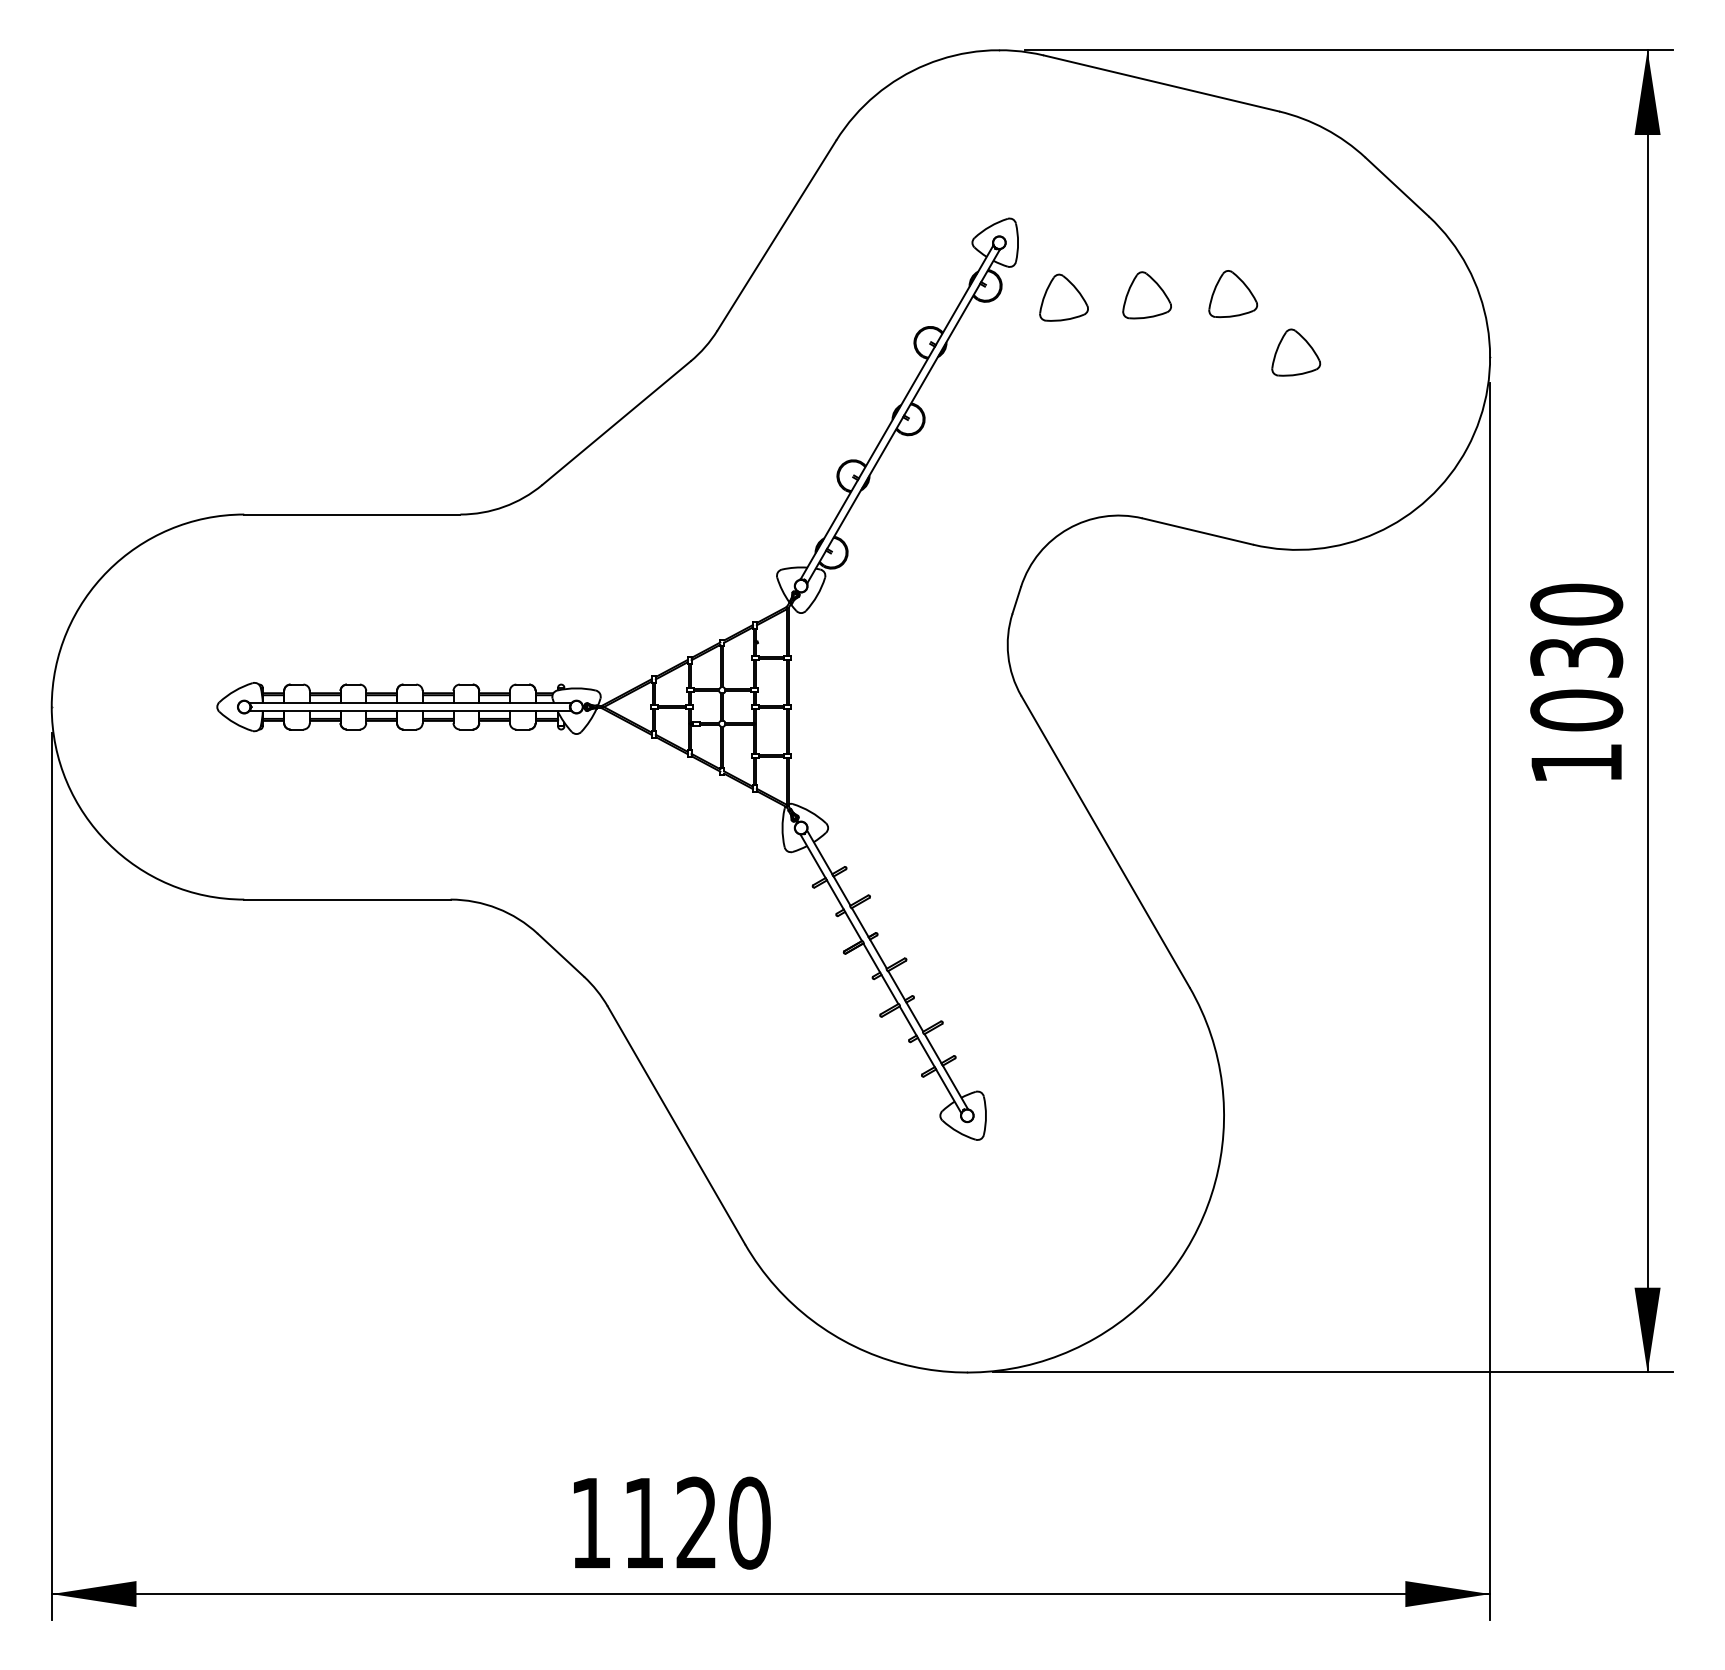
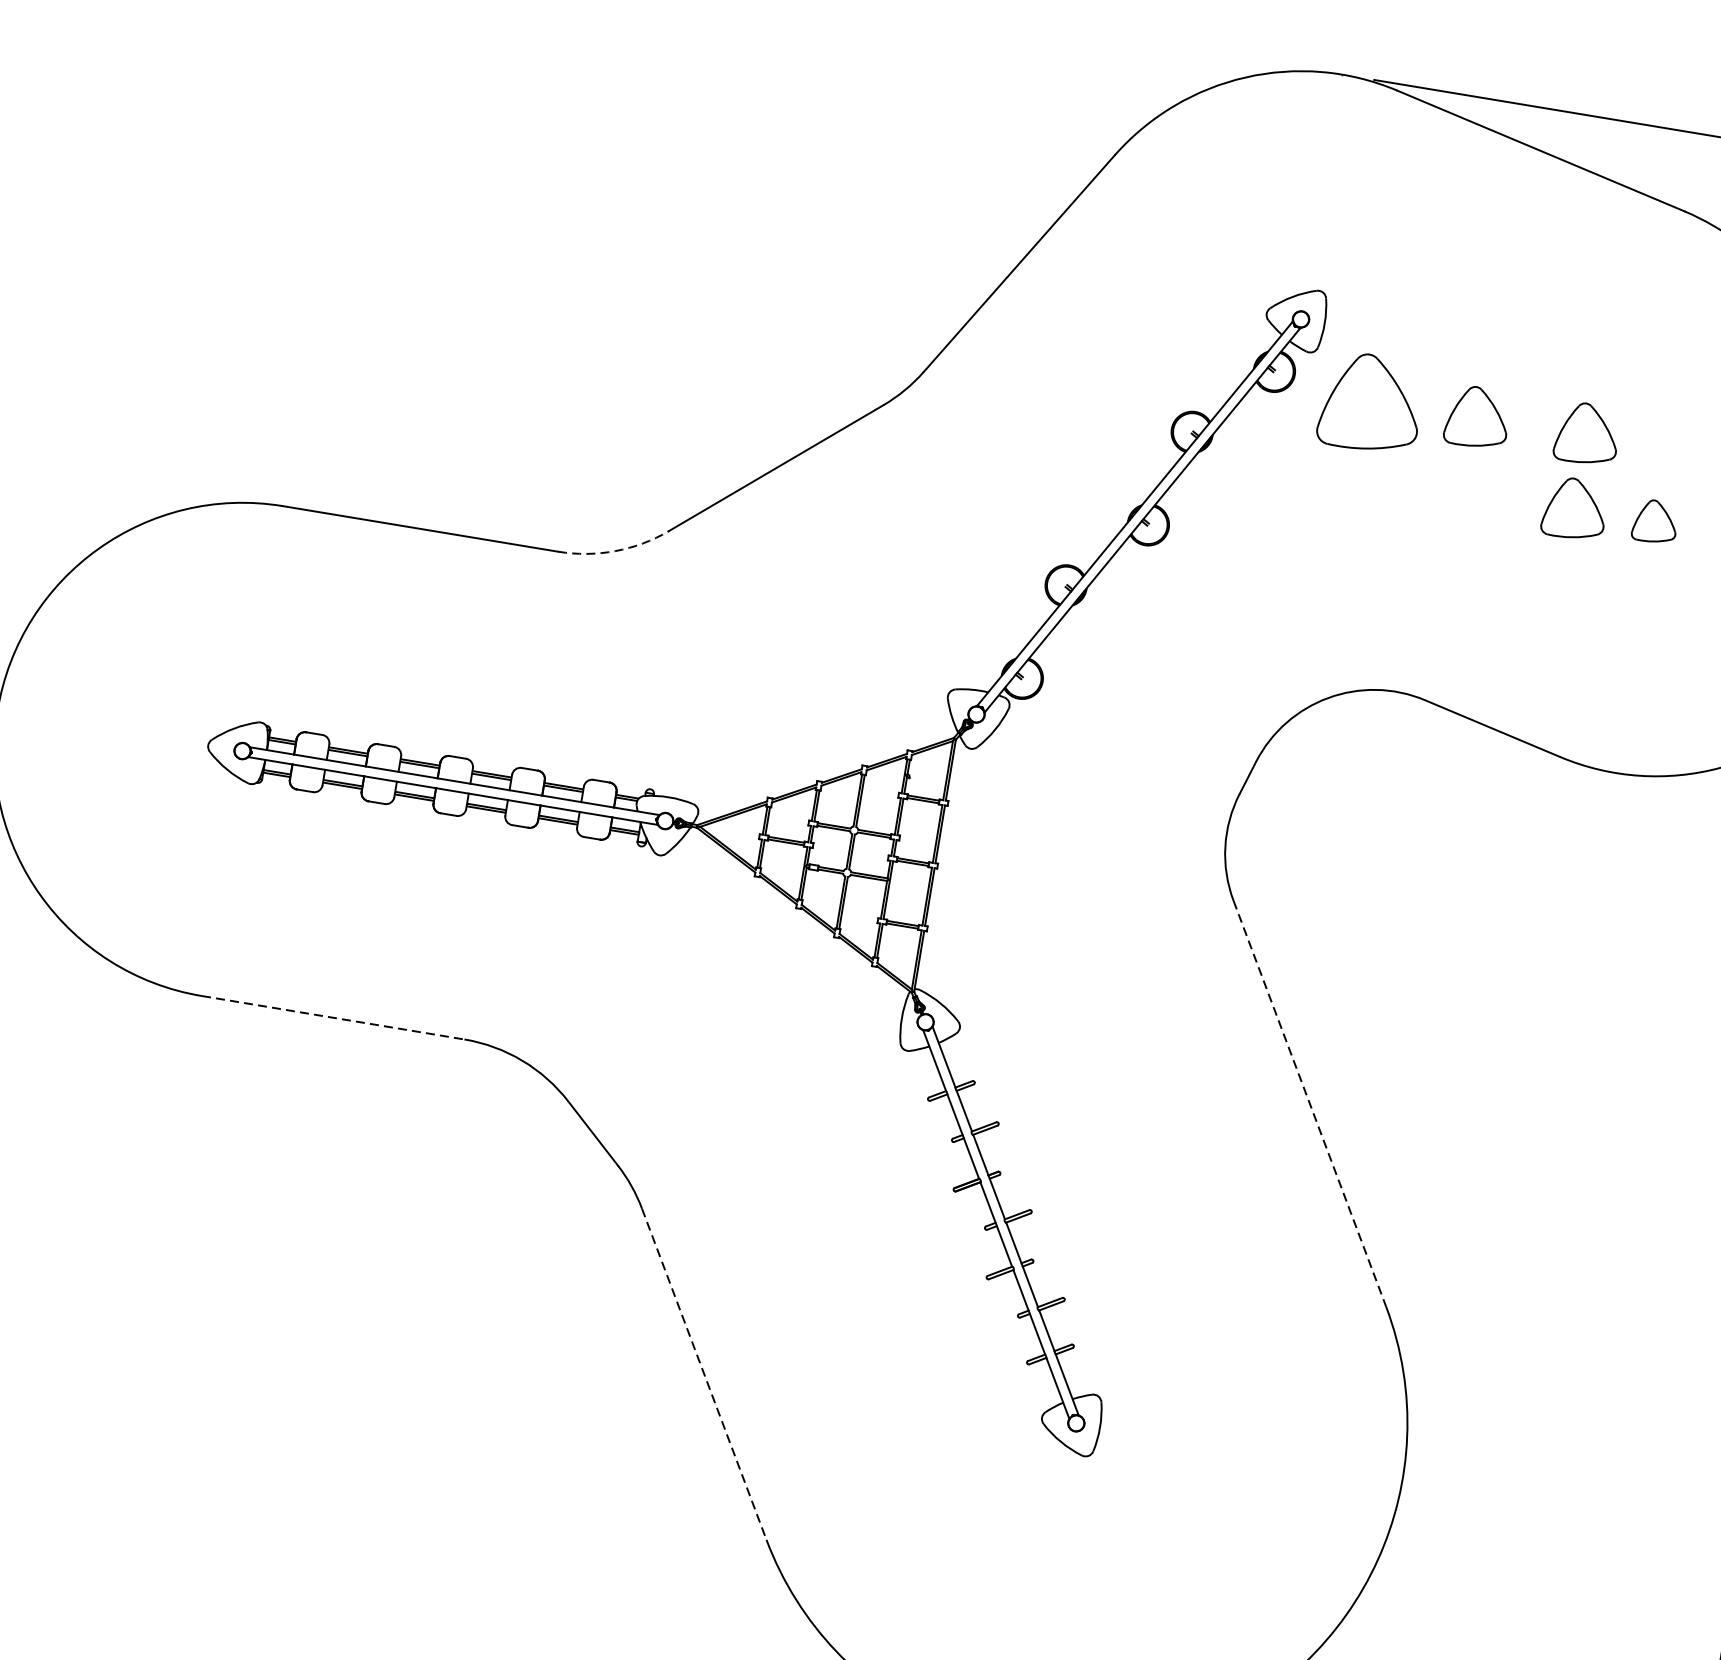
part: (1063, 297) -> (1371, 402), size x1.6
part: (1296, 352) -> (1655, 521), size x0.7
part: (1233, 353) -> (1575, 509), added
arc: (504, 506) -> (615, 550), solid -> dashed
line: (1105, 842) -> (1309, 1104), solid -> dashed
line: (347, 899) -> (333, 1017), solid -> dashed
line: (676, 1125) -> (704, 1374), solid -> dashed

